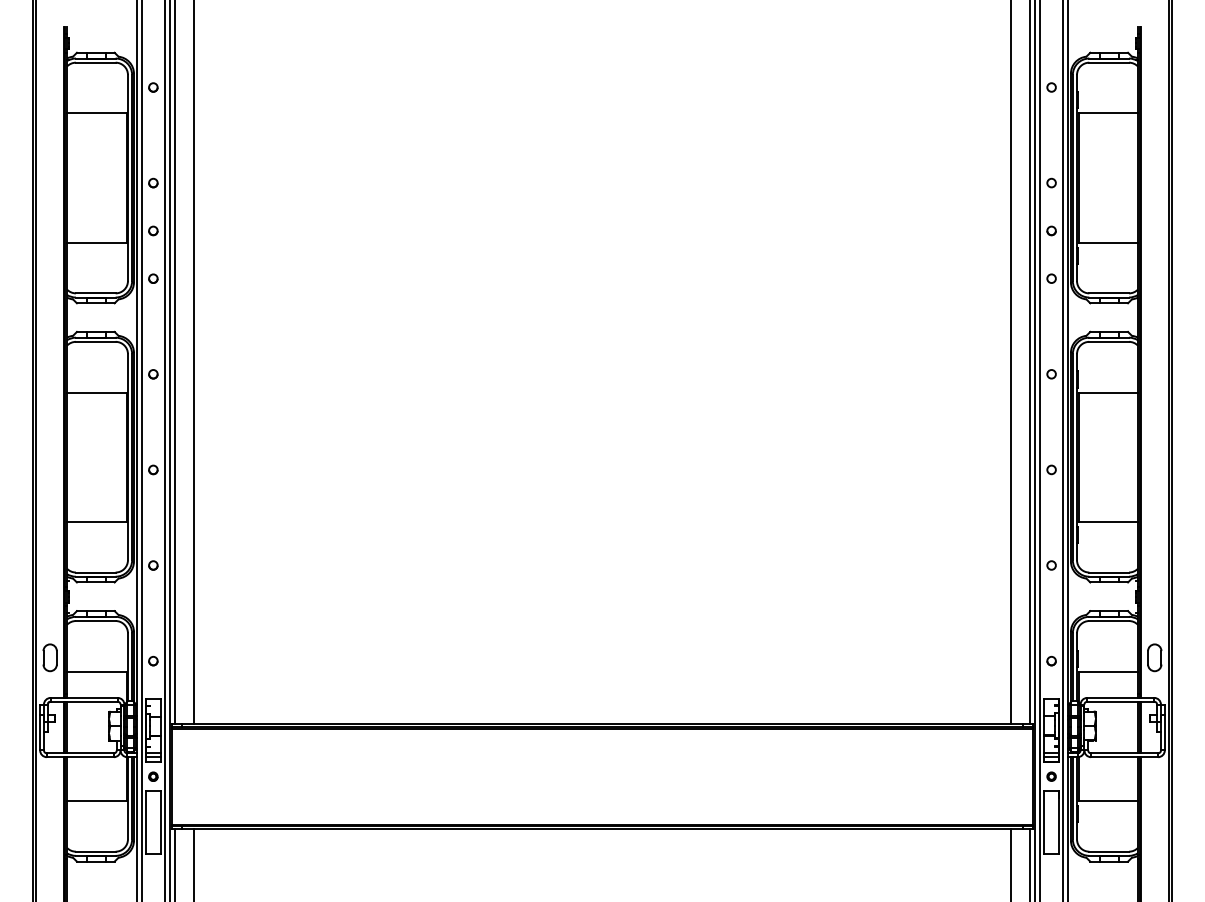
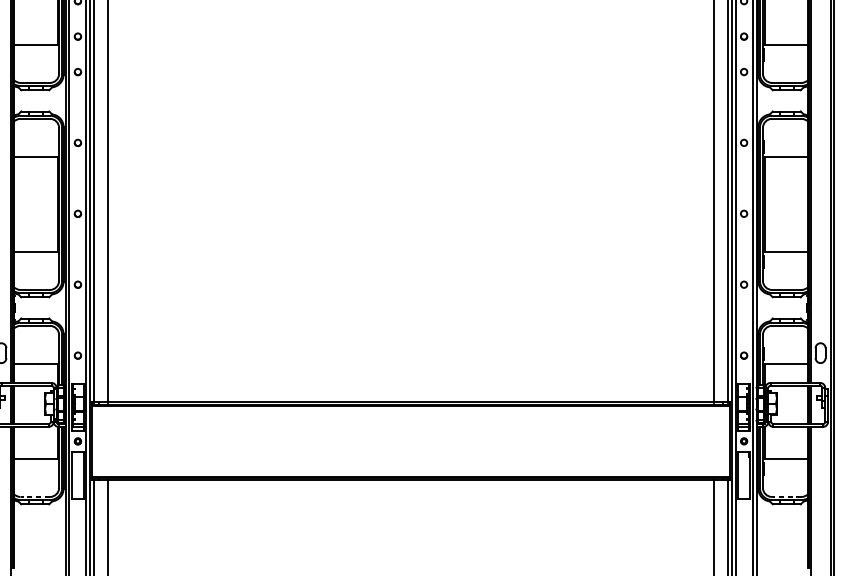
line: (95, 851) -> (35, 496), solid -> dashed
line: (1109, 851) -> (787, 496), solid -> dashed

